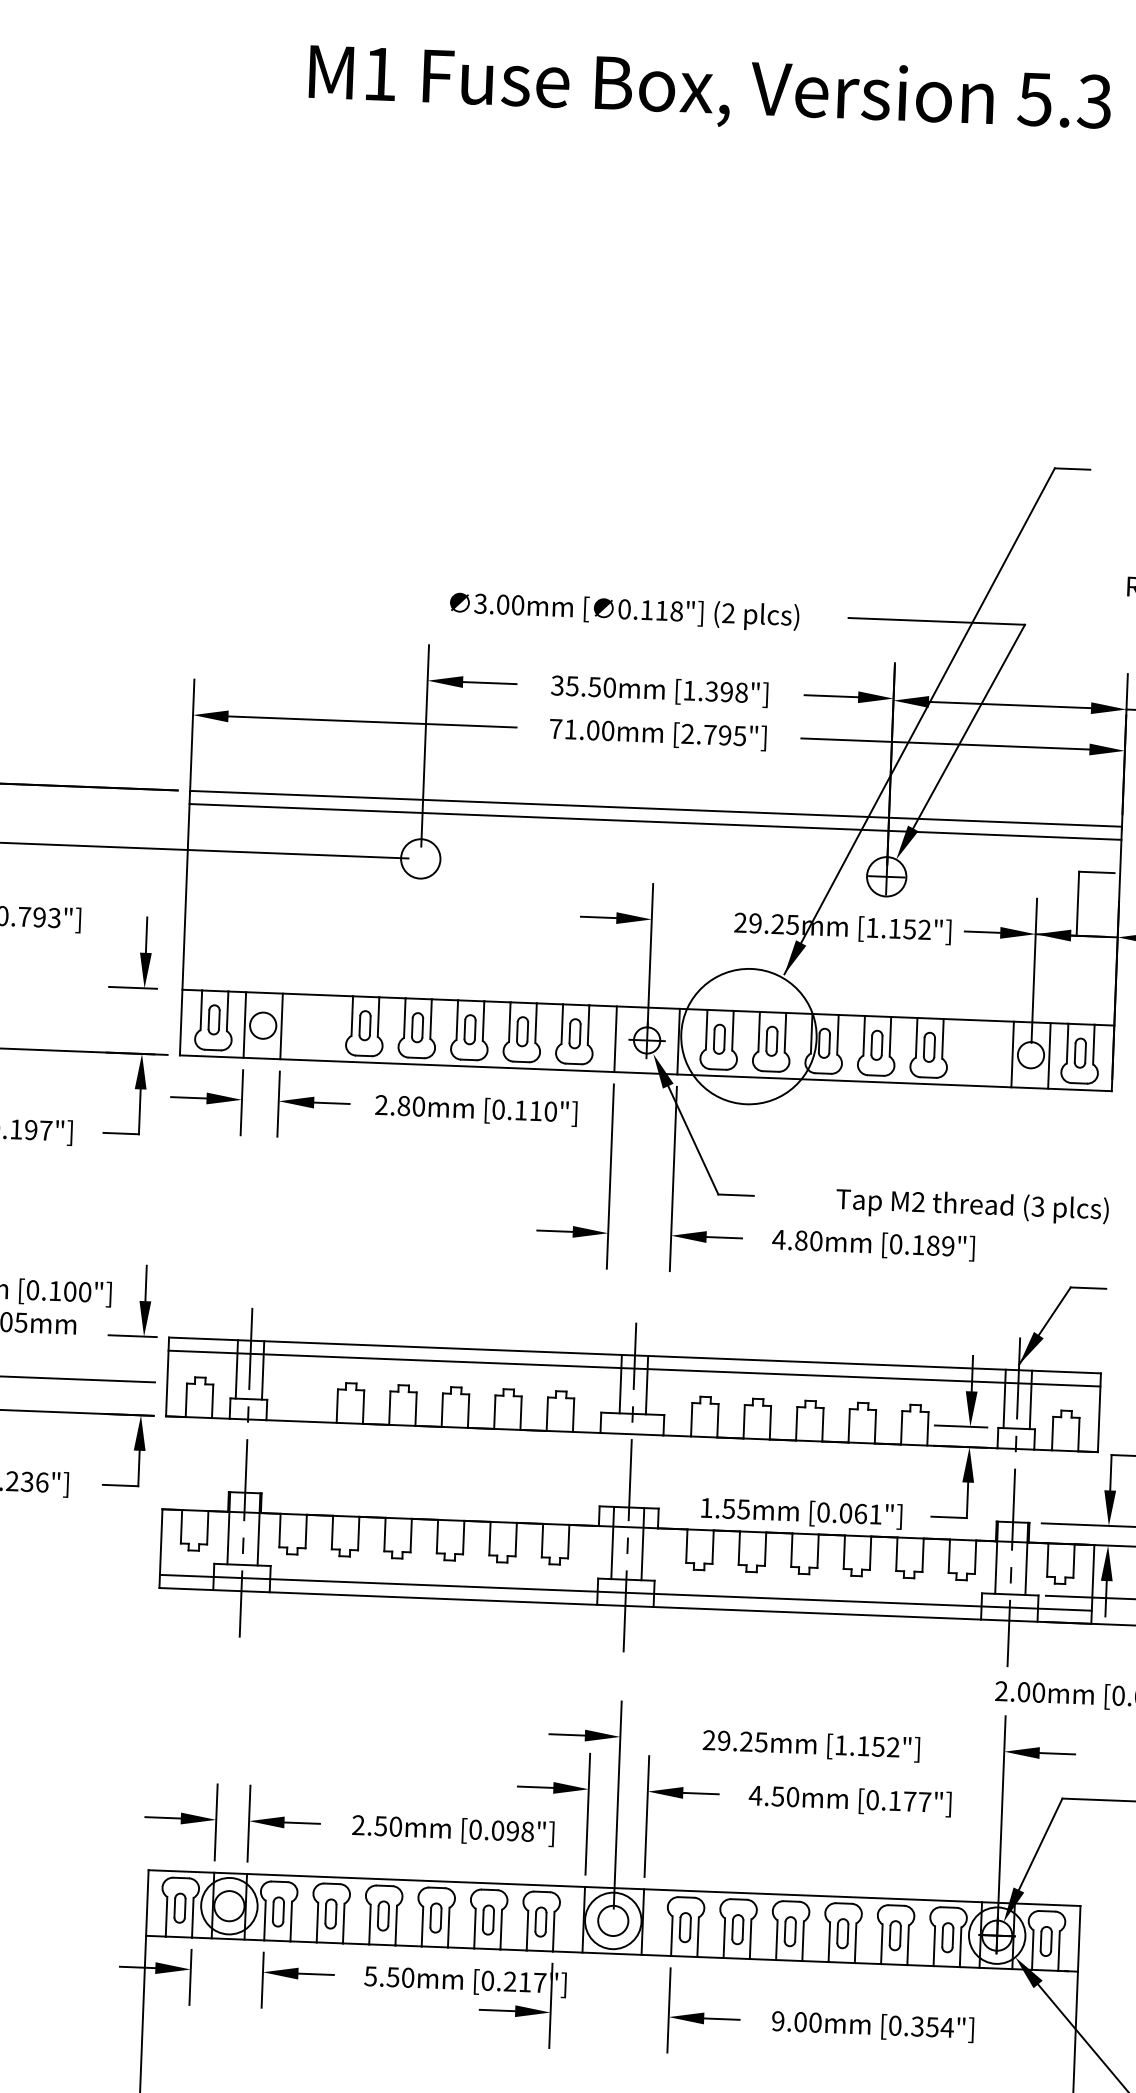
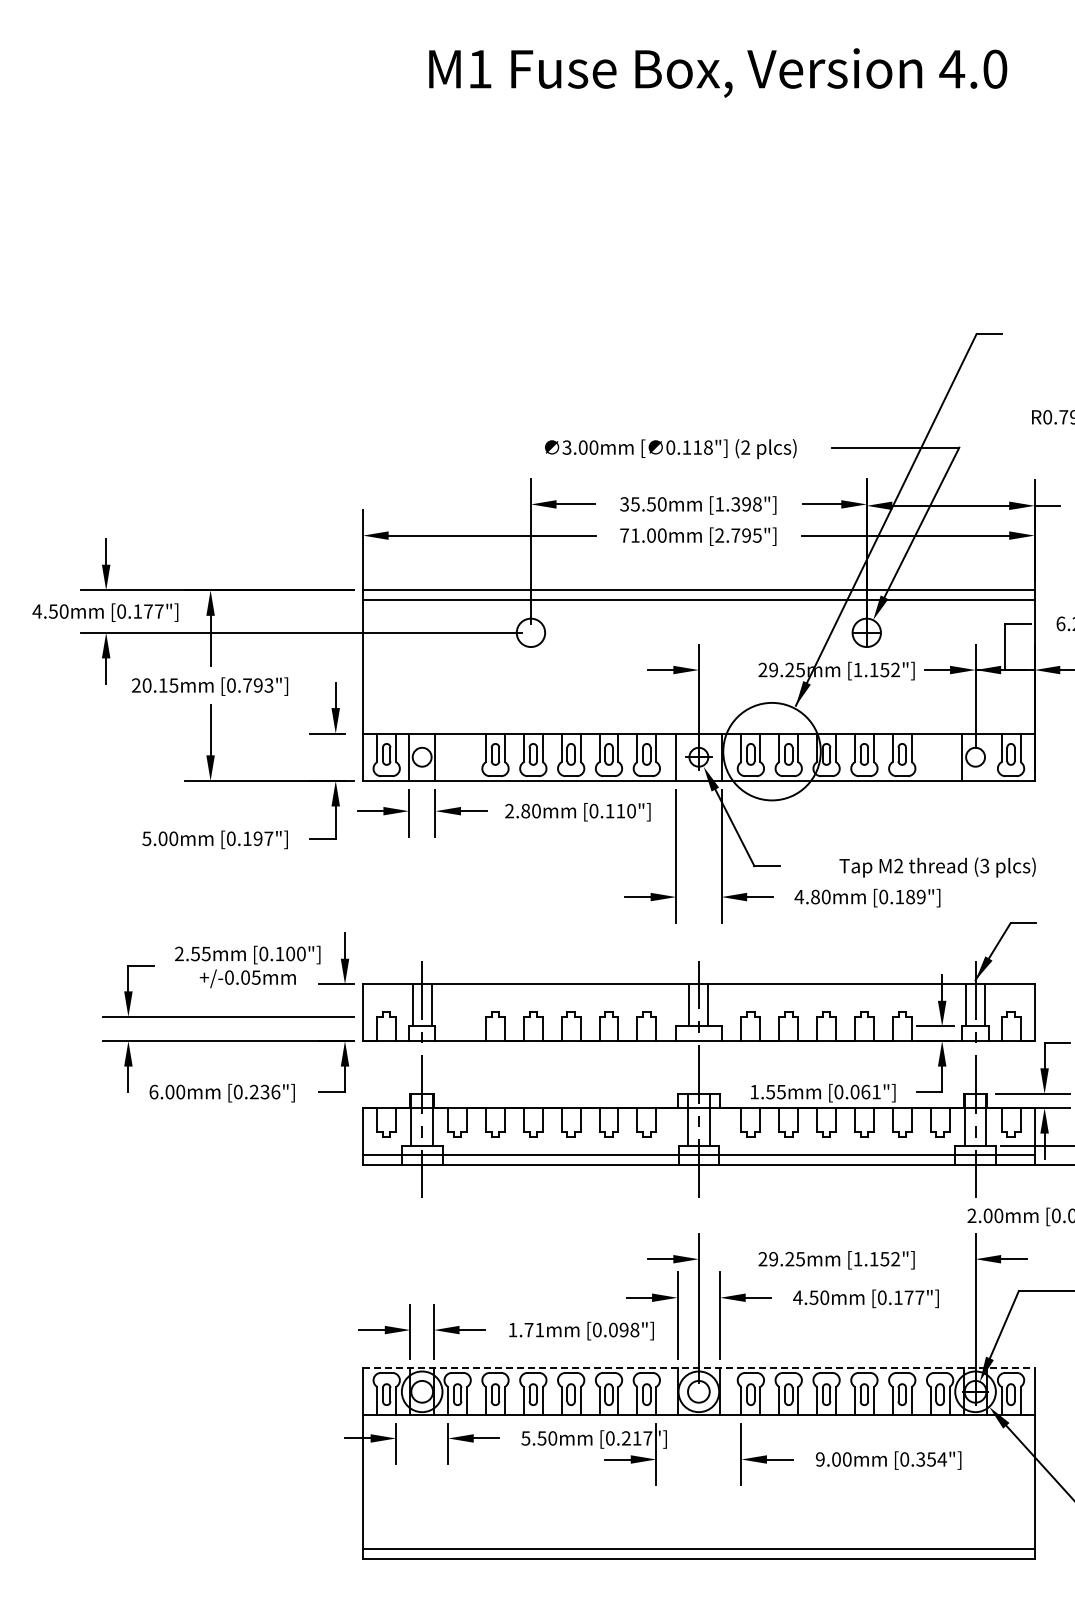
text: (1064, 99) -> (973, 68), 5.3 -> 4.0
line: (1048, 1054) -> (988, 756), removed
line: (633, 1368) -> (698, 993), removed
text: (377, 1825) -> (526, 1329), 2.50mm -> 1.71mm
line: (614, 1888) -> (698, 1368), solid -> dashed

